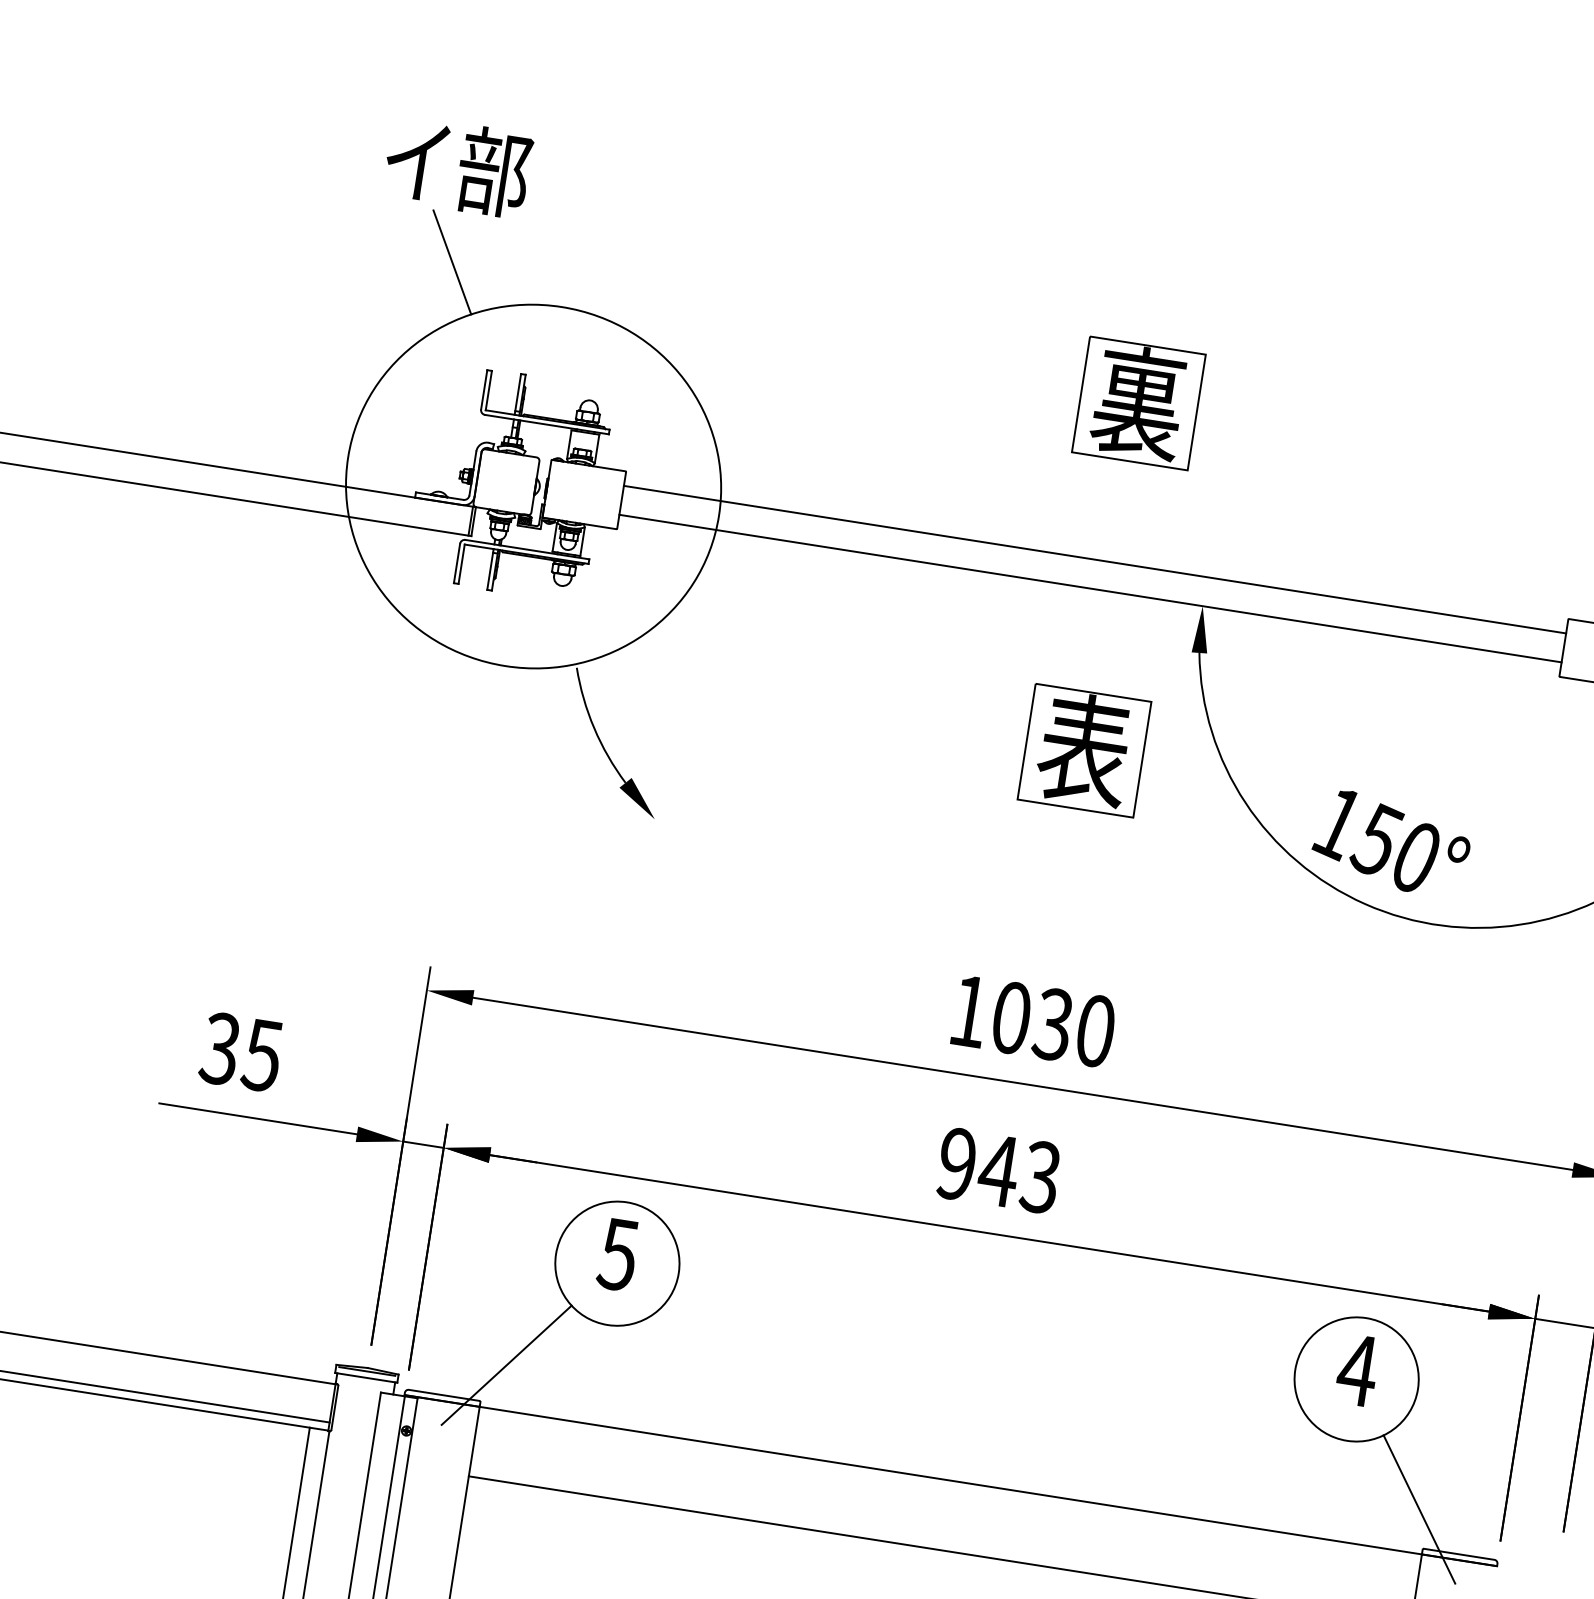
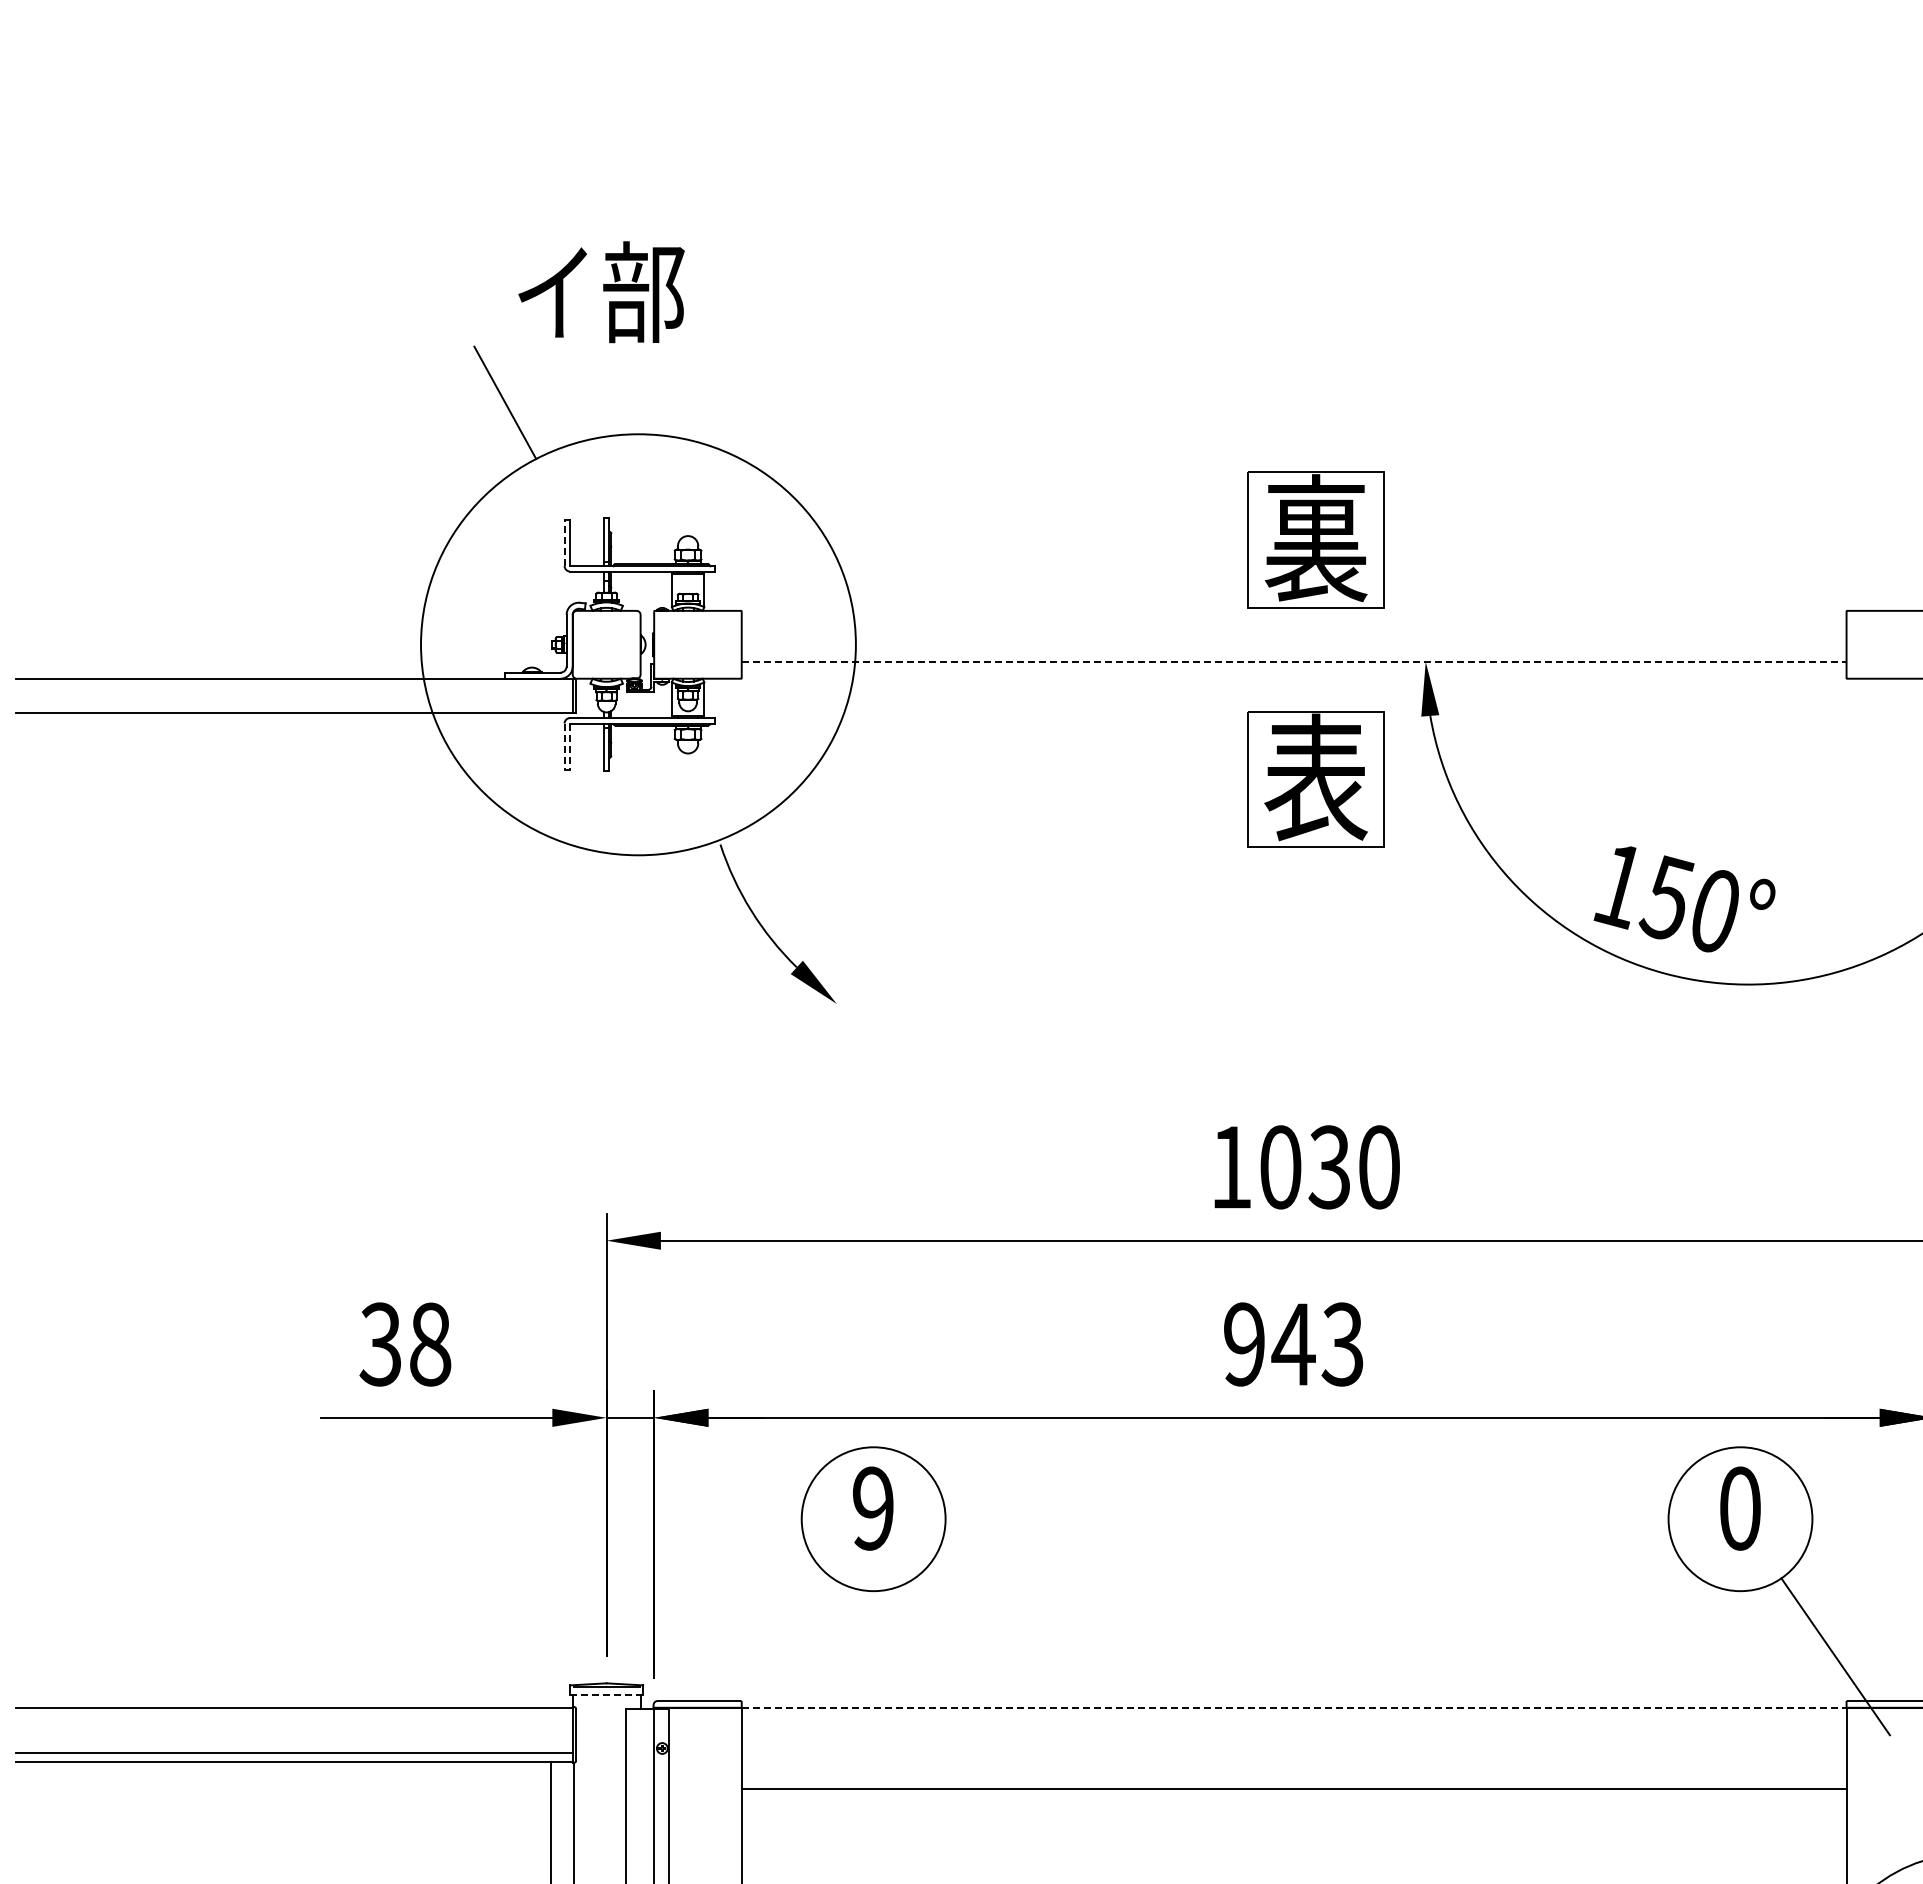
text: (457, 166) -> (601, 292), moved
line: (484, 389) -> (564, 542), solid -> dashed
part: (1138, 402) -> (1315, 539), moved
line: (1094, 559) -> (1293, 627), removed
line: (456, 564) -> (564, 747), solid -> dashed
line: (461, 565) -> (570, 747), solid -> dashed
line: (1090, 588) -> (1294, 661), solid -> dashed
part: (1083, 750) -> (1315, 779), moved
text: (261, 1055) -> (429, 1344), 35 -> 38
text: (617, 1254) -> (872, 1508), 5 -> 9
line: (506, 1365) -> (764, 1655), removed
text: (1357, 1370) -> (1739, 1508), 4 -> 0
line: (366, 1377) -> (606, 1694), solid -> dashed
line: (951, 1480) -> (1294, 1707), solid -> dashed

